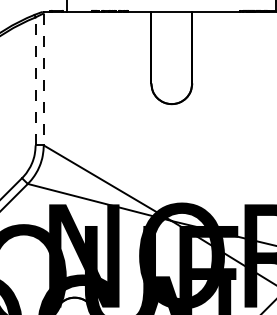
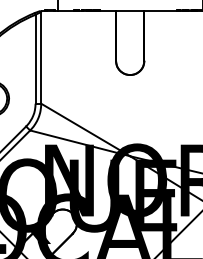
line: (44, 78) -> (41, 57), dashed -> solid
line: (35, 80) -> (35, 58), dashed -> solid

